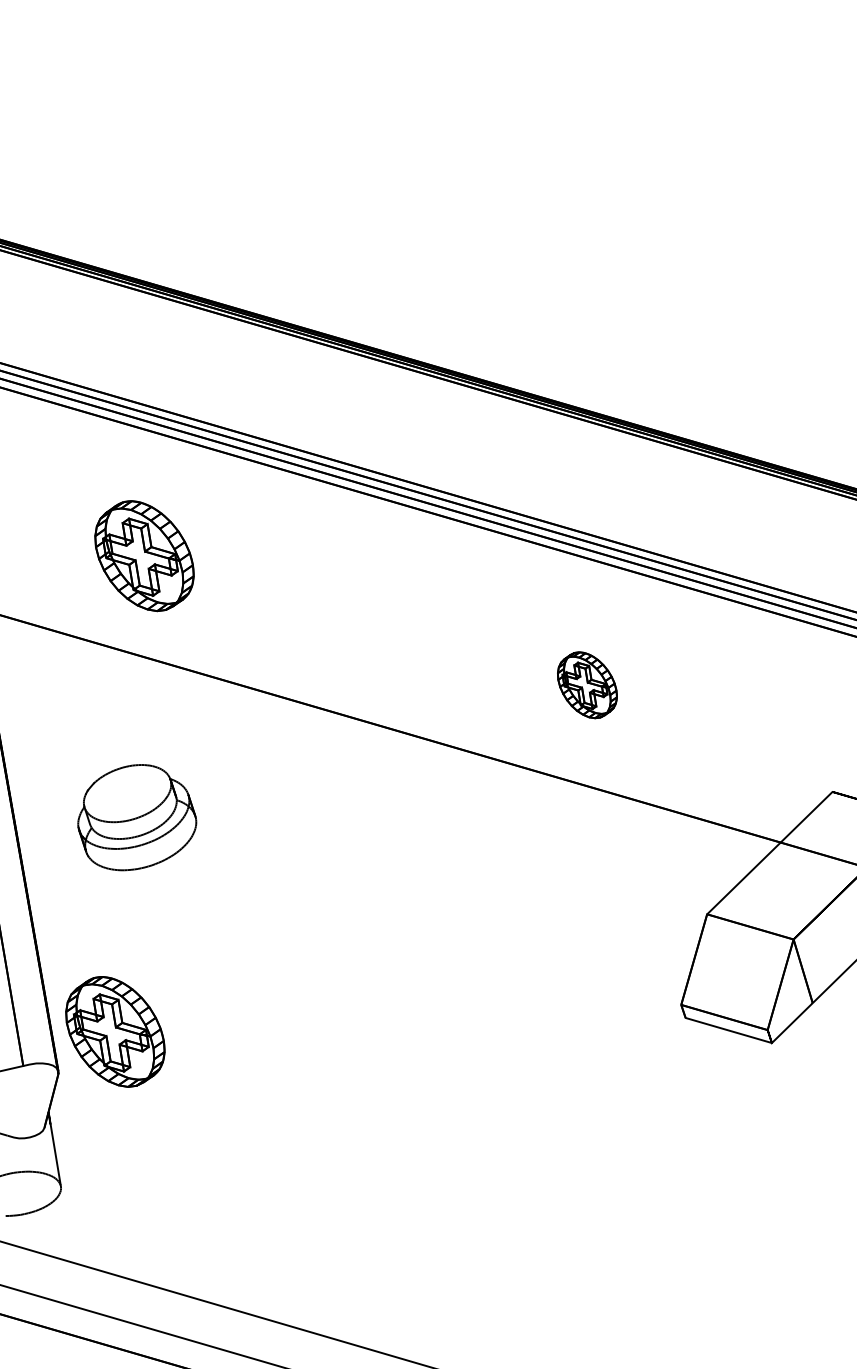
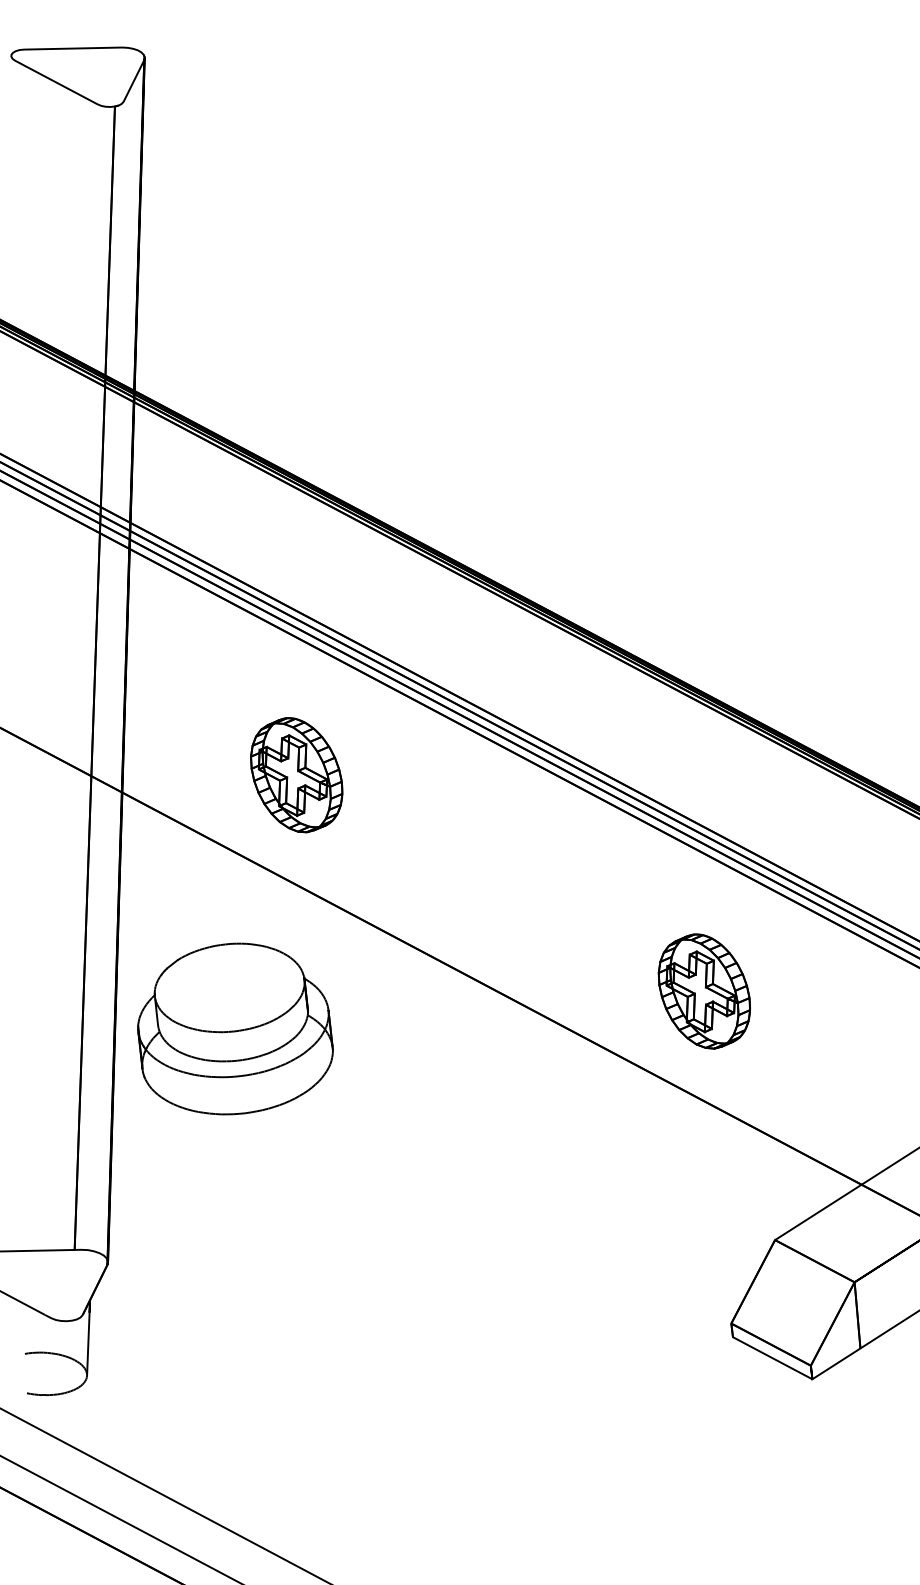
part: (586, 685) -> (703, 991), size x1.67
part: (135, 816) -> (235, 1028), size x1.67
part: (115, 1032) -> (171, 1235), removed

